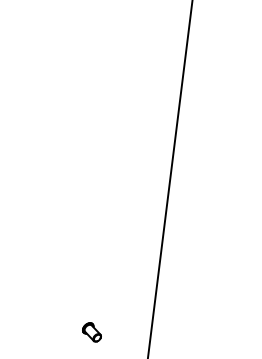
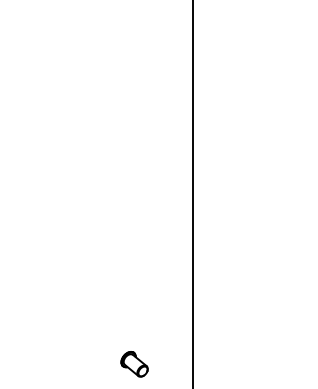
part: (91, 332) -> (134, 364), size x1.4

